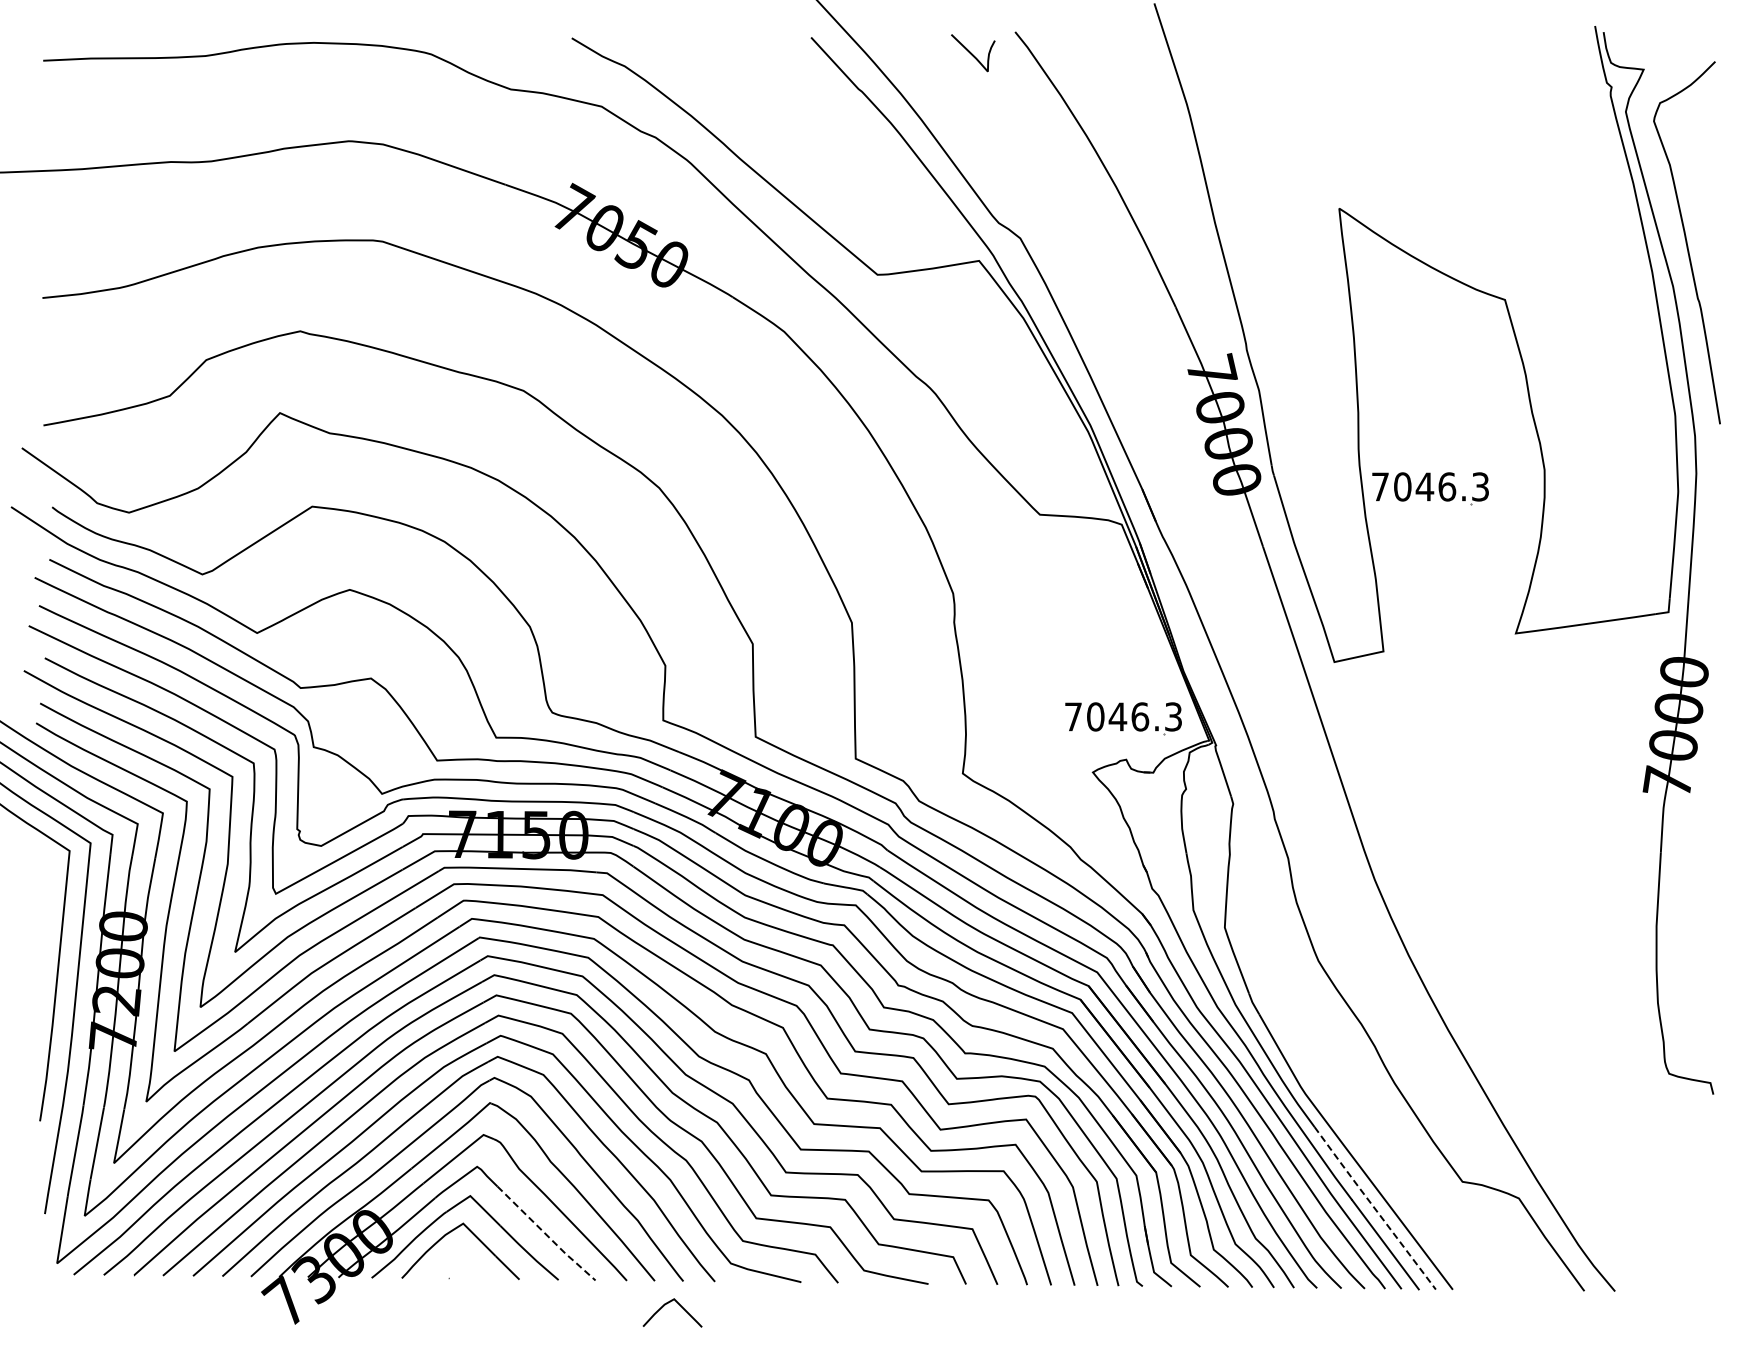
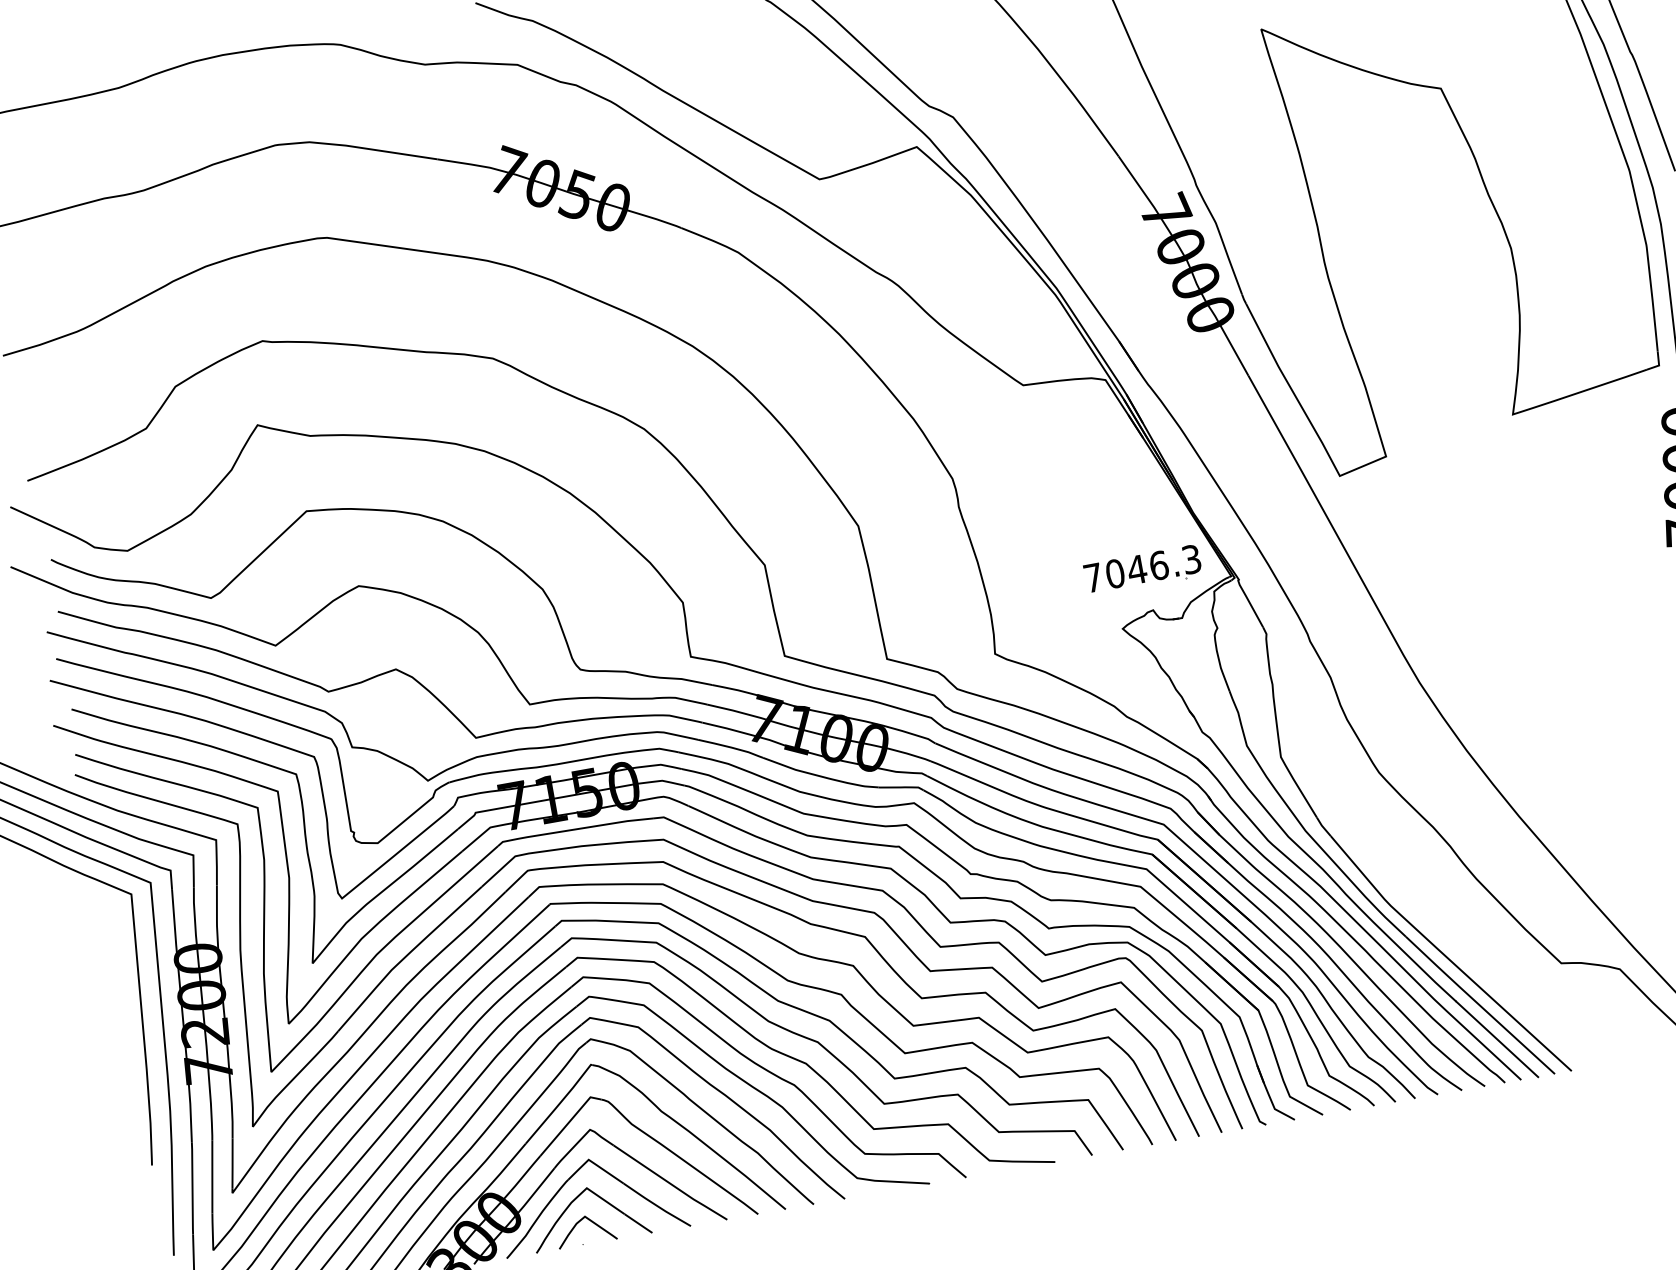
part: (1430, 488) -> (1402, 287), removed
line: (1374, 1207) -> (1479, 1004), dashed -> solid
line: (547, 1235) -> (671, 1184), dashed -> solid
curve: (667, 1304) -> (579, 1223), moved

